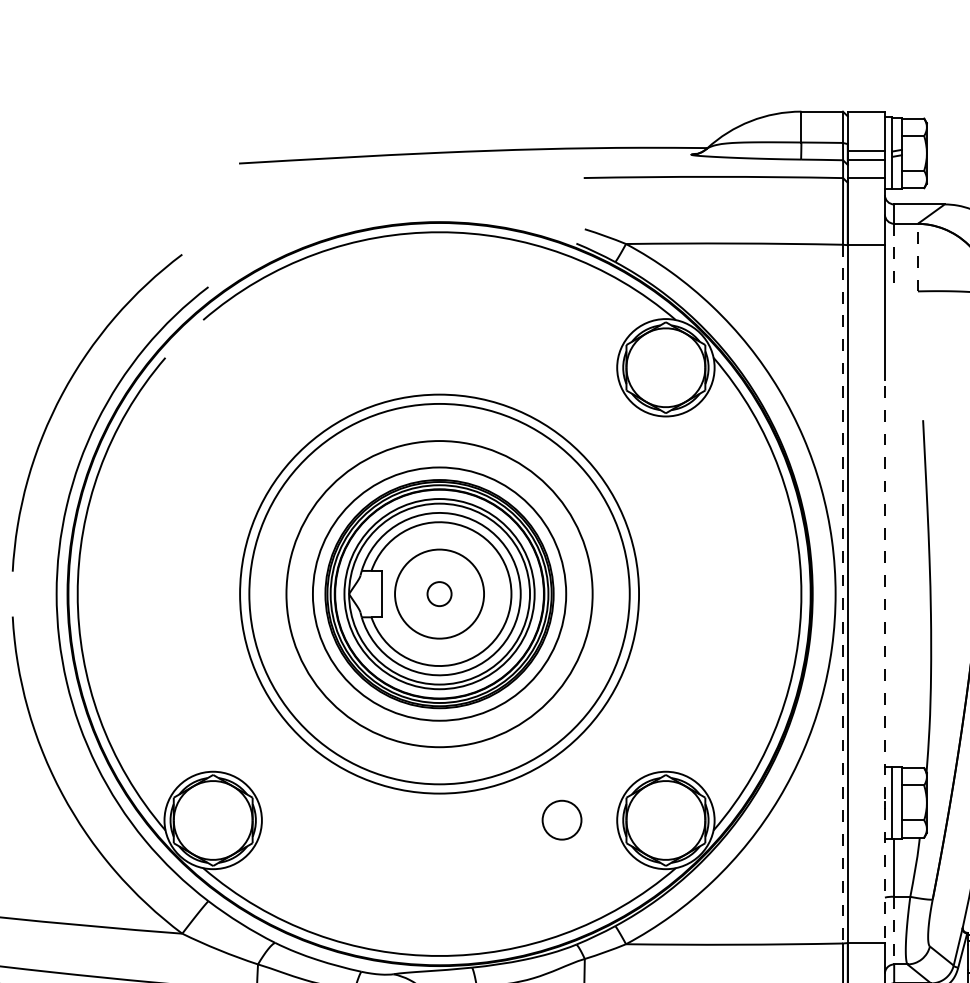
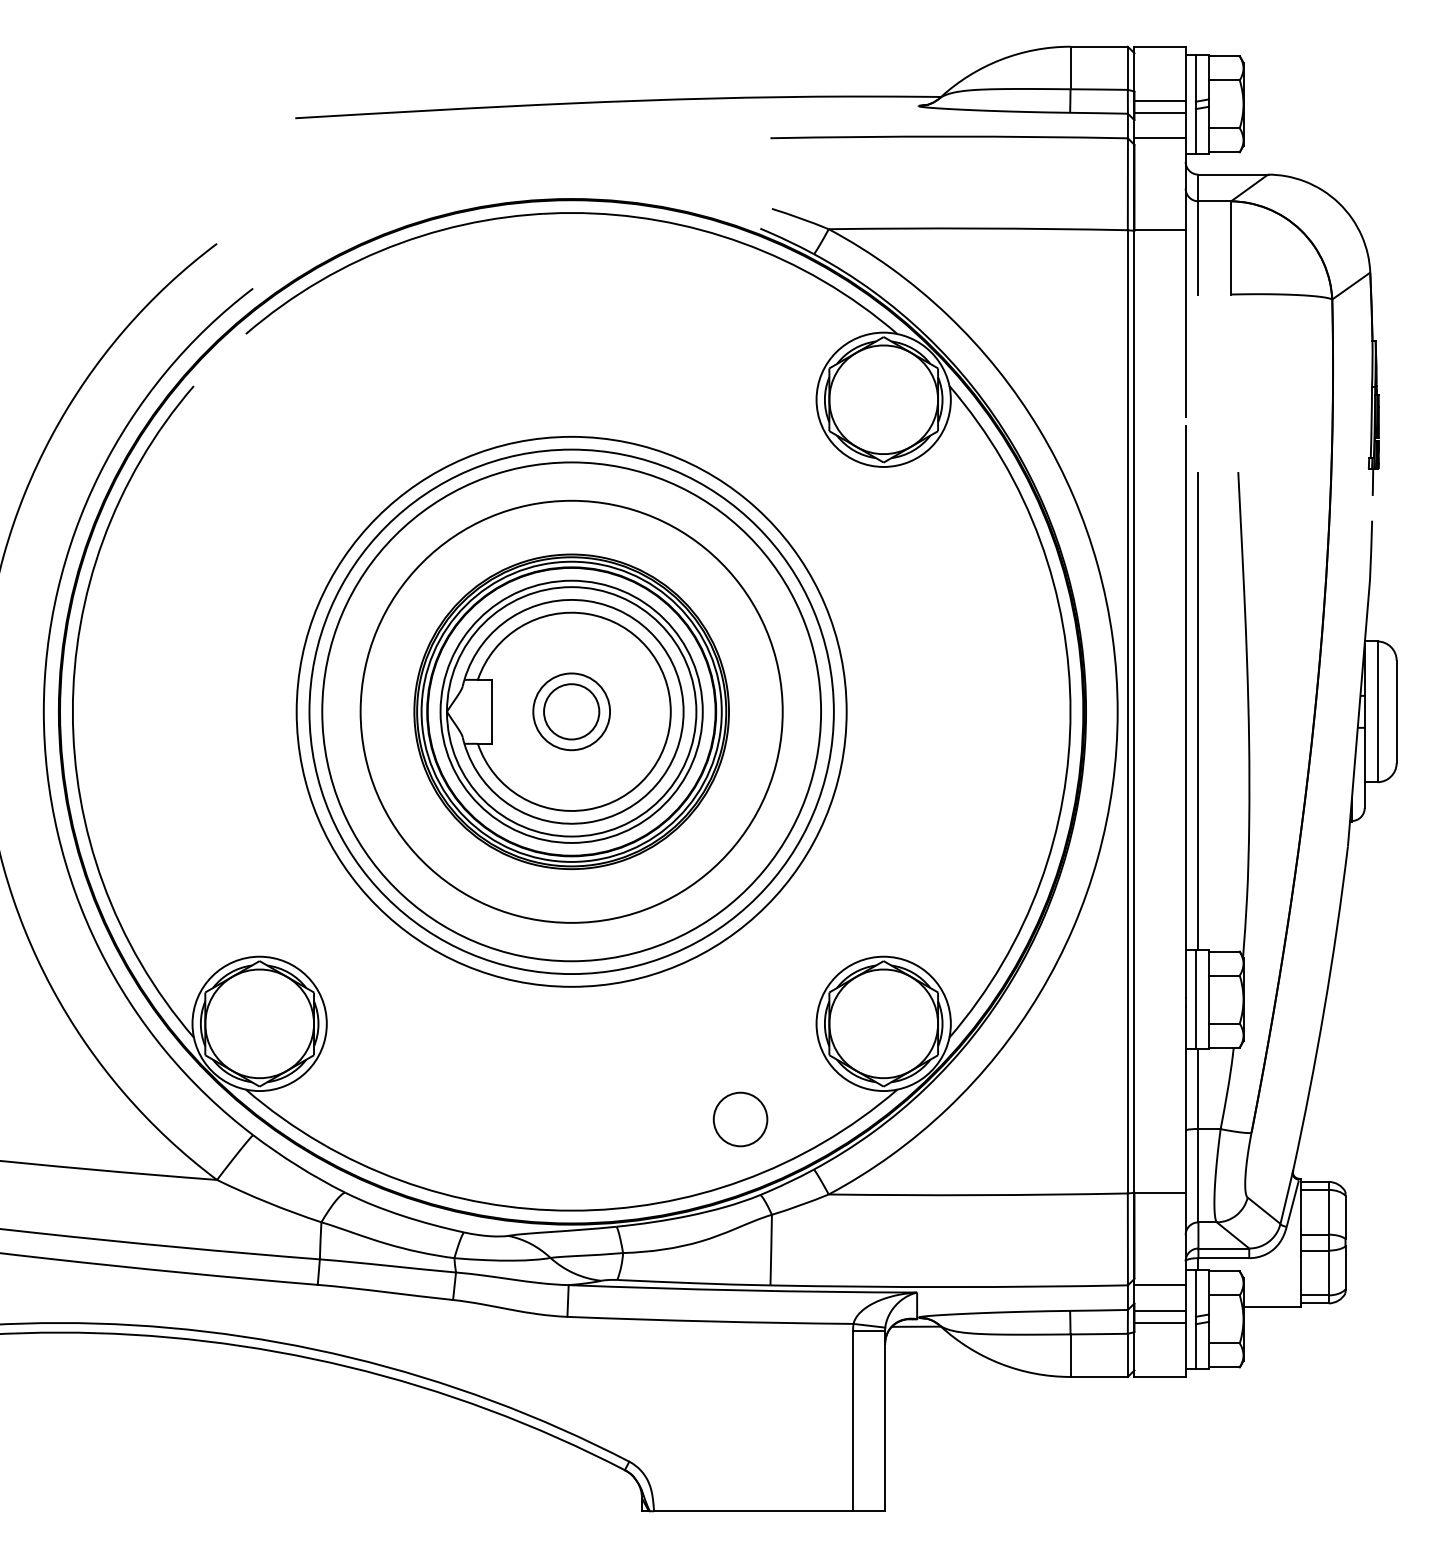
line: (894, 257) -> (1198, 247), dashed -> solid
line: (918, 257) -> (1231, 247), dashed -> solid
circle: (439, 593) -> (571, 711), size x0.62
circle: (439, 593) -> (571, 711), size x1.43
circle: (439, 593) -> (571, 711), size x1.67
line: (842, 593) -> (1127, 711), dashed -> solid
line: (894, 593) -> (1198, 711), added
line: (884, 594) -> (1185, 712), dashed -> solid
circle: (562, 820) -> (740, 1119), moved
line: (884, 876) -> (1185, 1100), dashed -> solid
line: (894, 930) -> (1198, 1175), dashed -> solid

